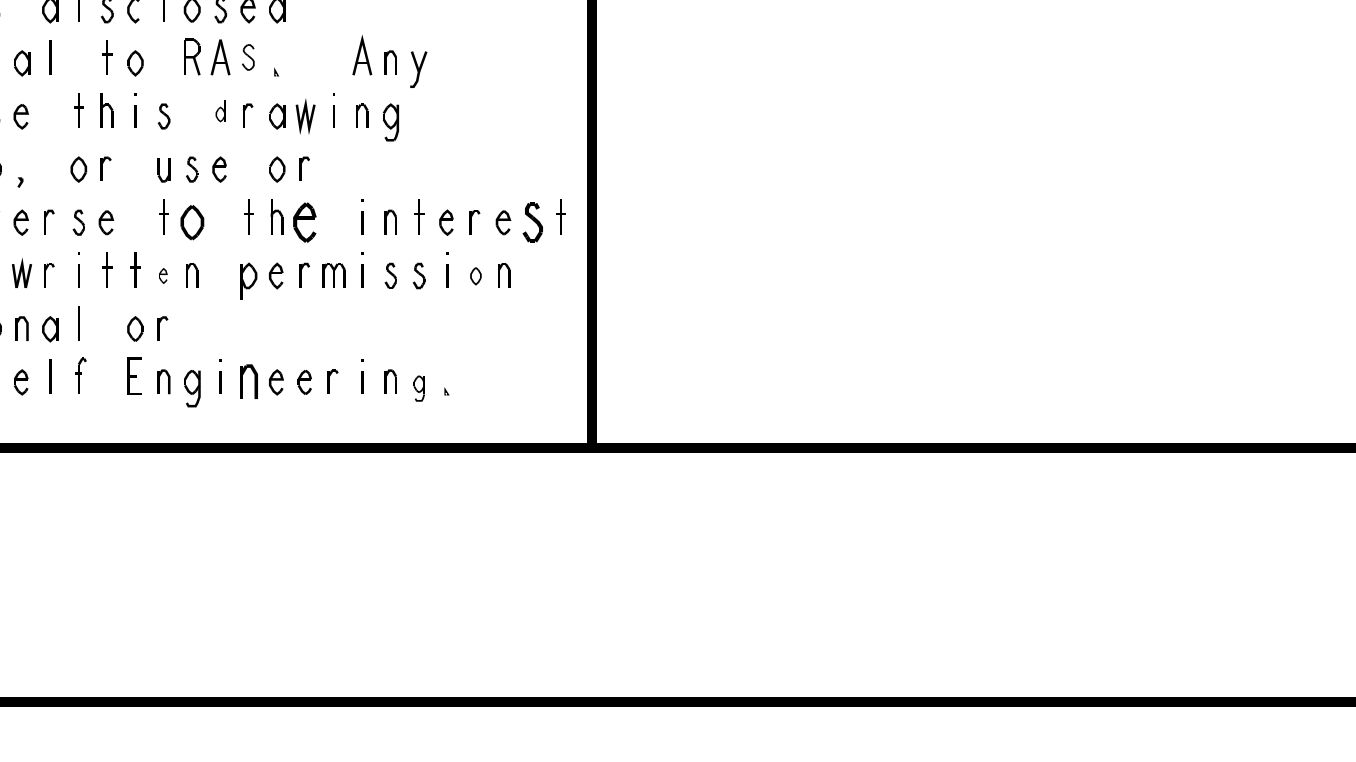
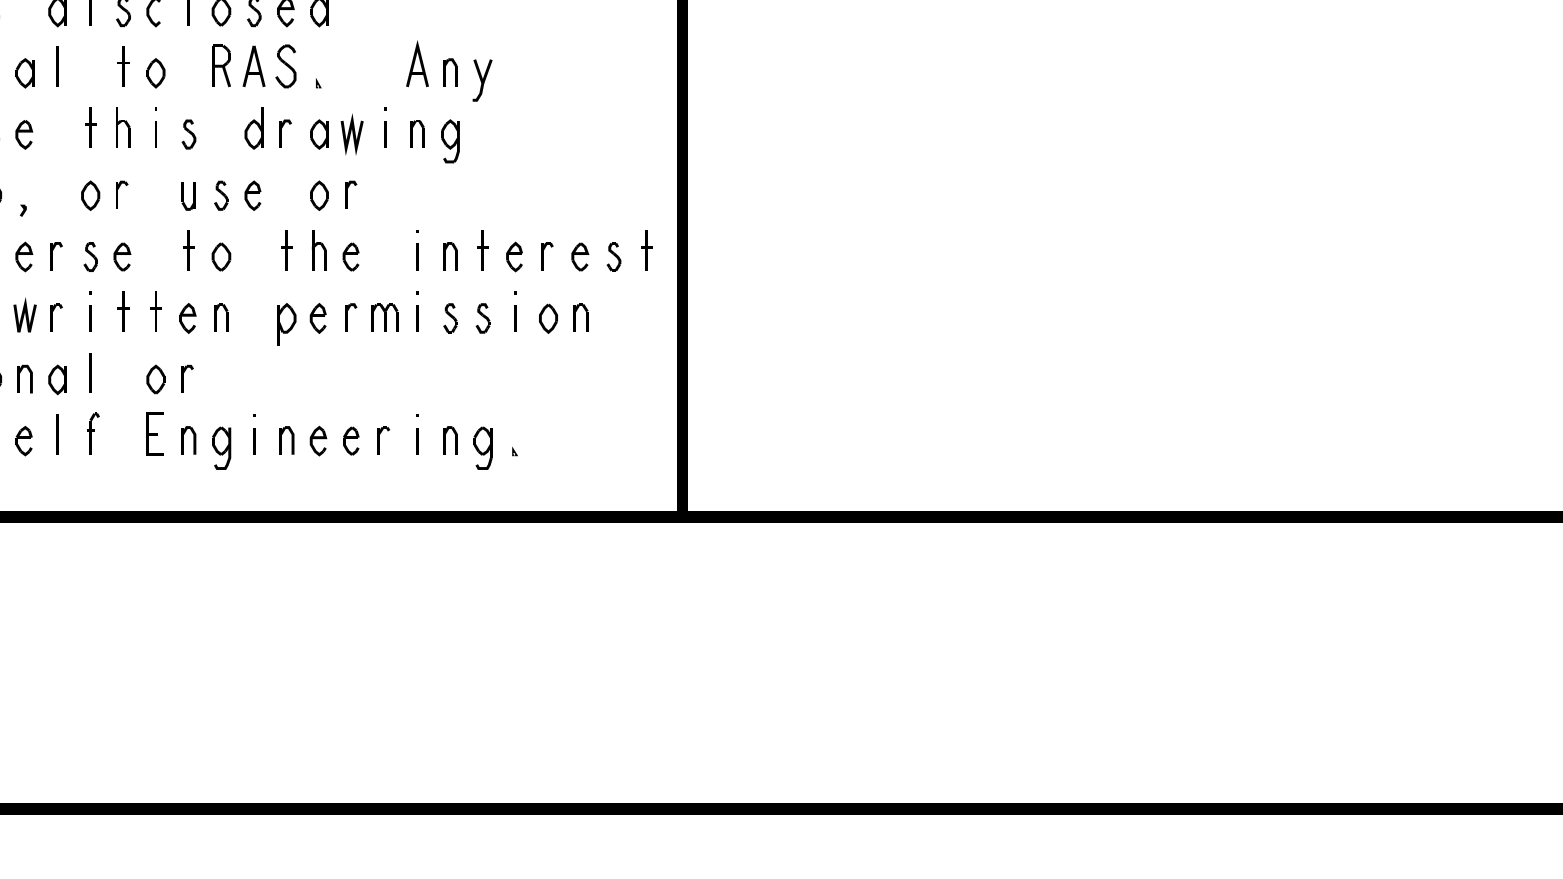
part: (248, 57) -> (286, 66), size x1.43
part: (220, 111) -> (254, 128), size x1.67
part: (191, 222) -> (220, 256), size x0.71
part: (304, 222) -> (350, 256), size x0.62
part: (532, 222) -> (613, 256), size x0.62
part: (163, 275) -> (188, 317), size x1.67
part: (475, 276) -> (548, 319), size x1.43
part: (249, 381) -> (287, 440), size x0.71
part: (419, 388) -> (483, 448), size x1.43

